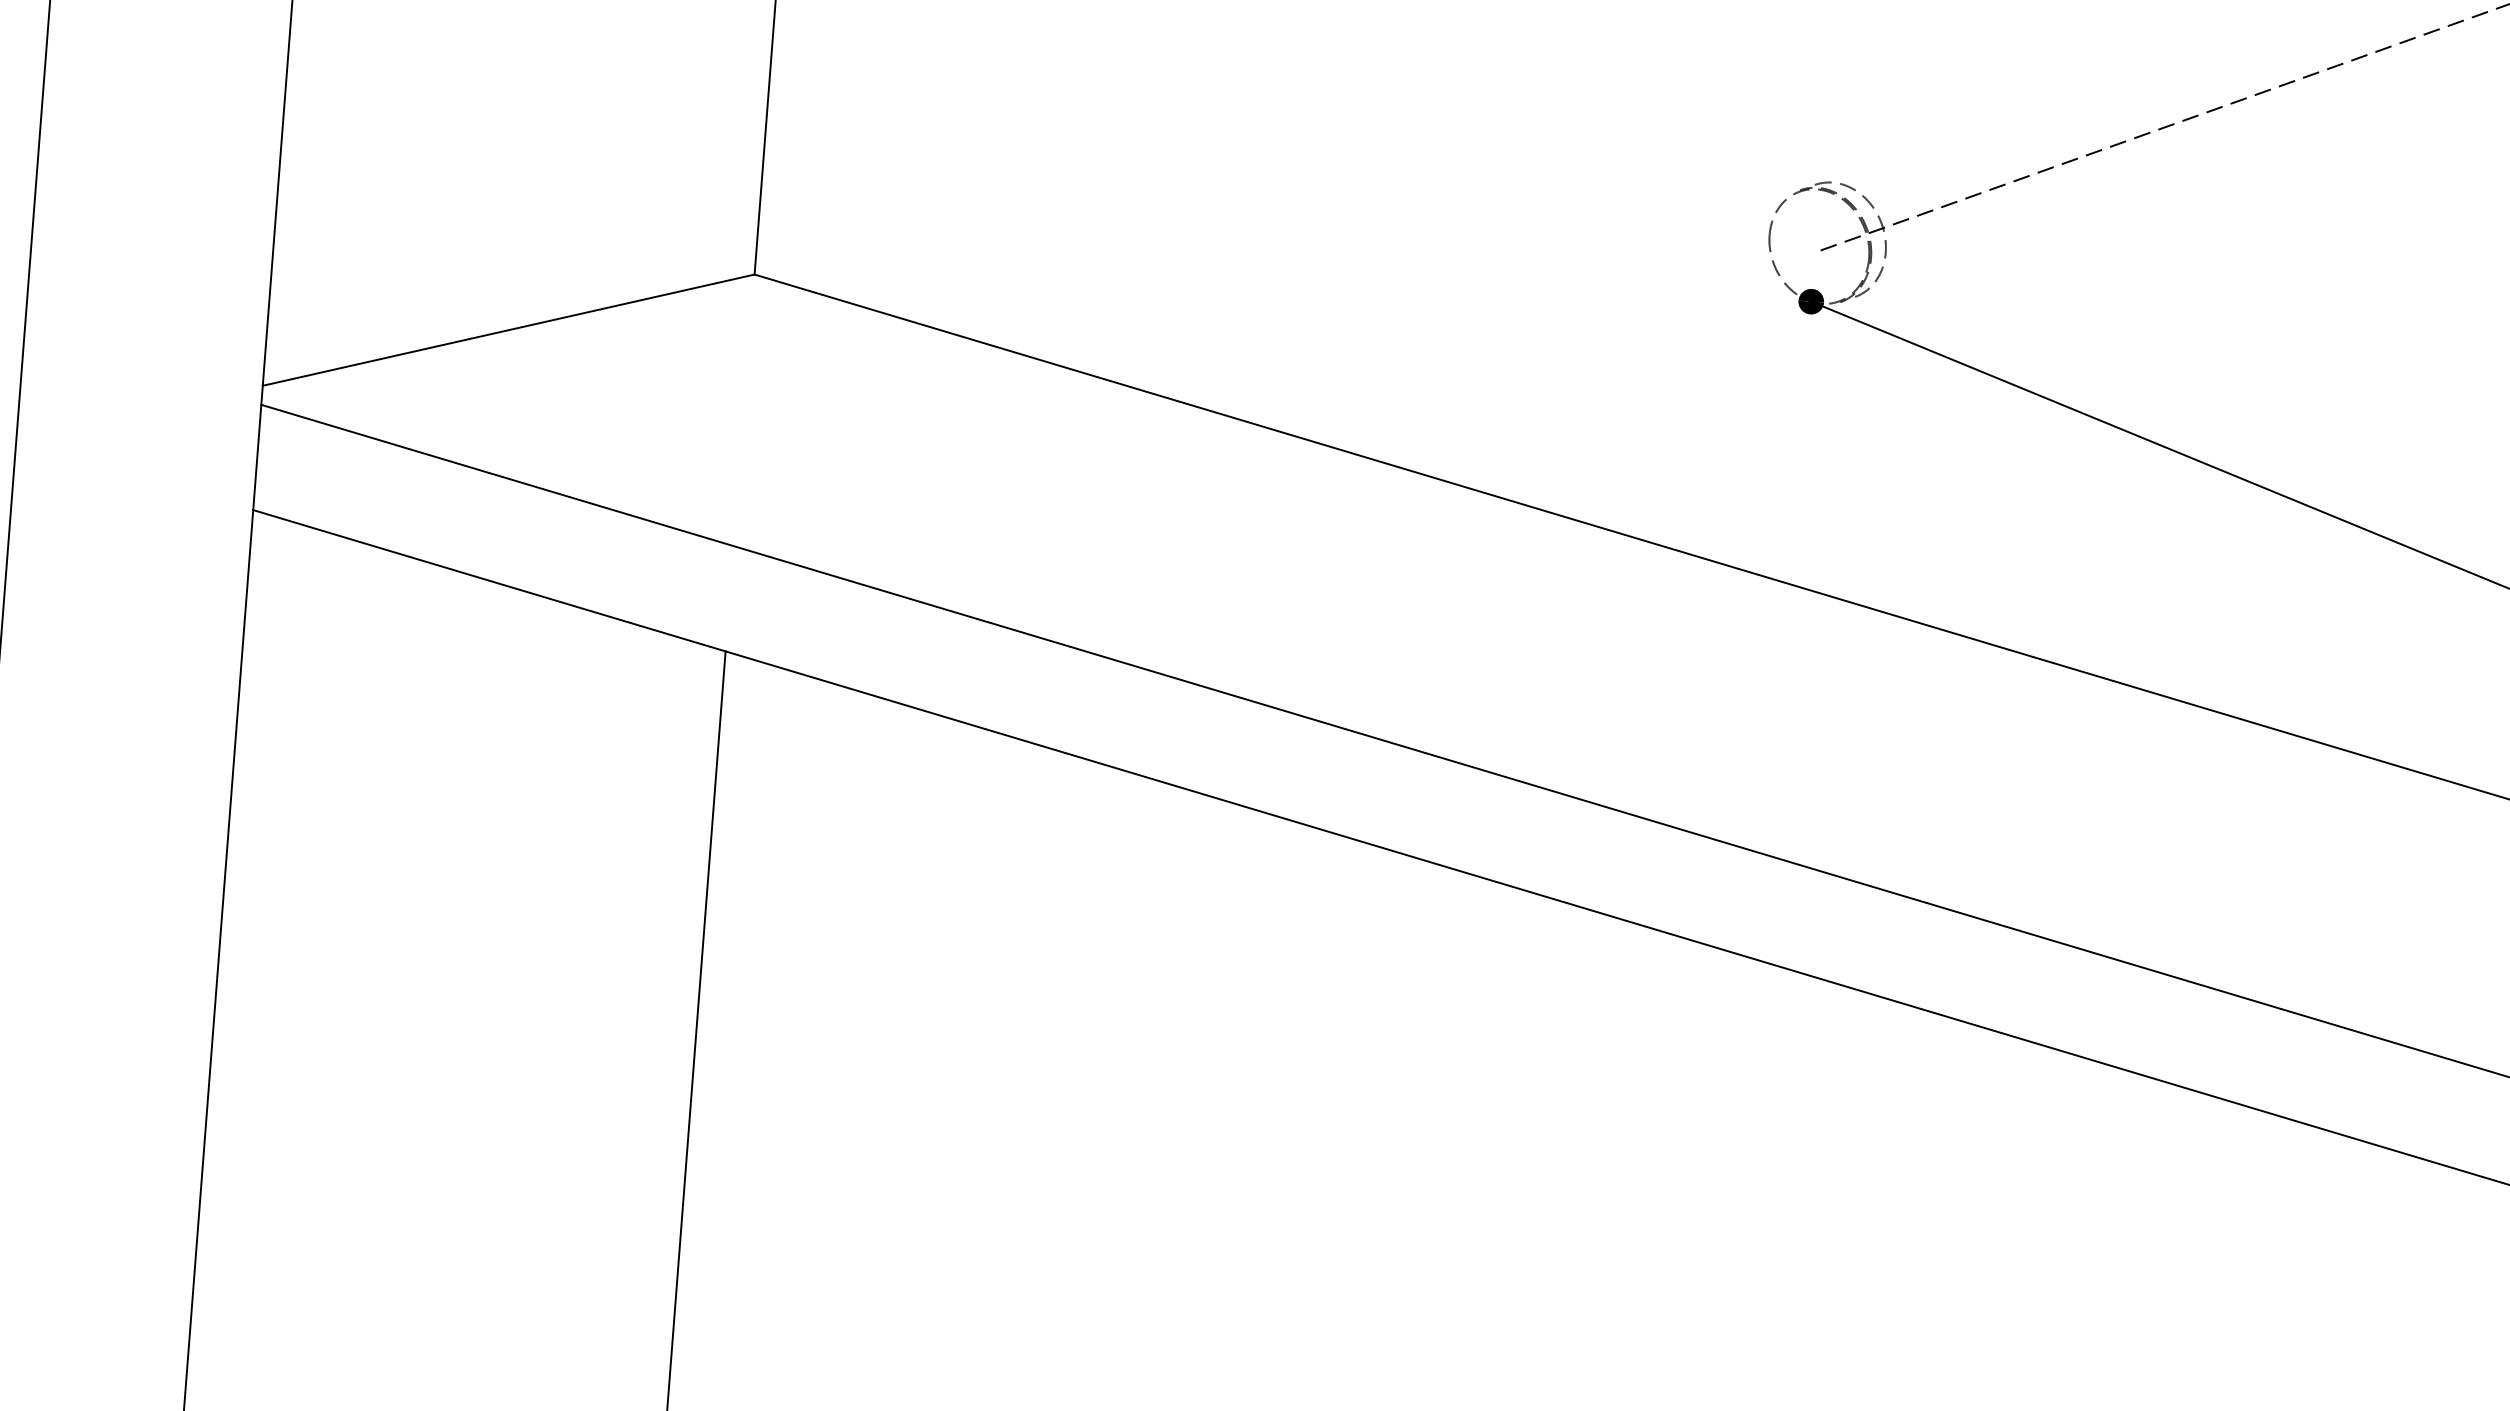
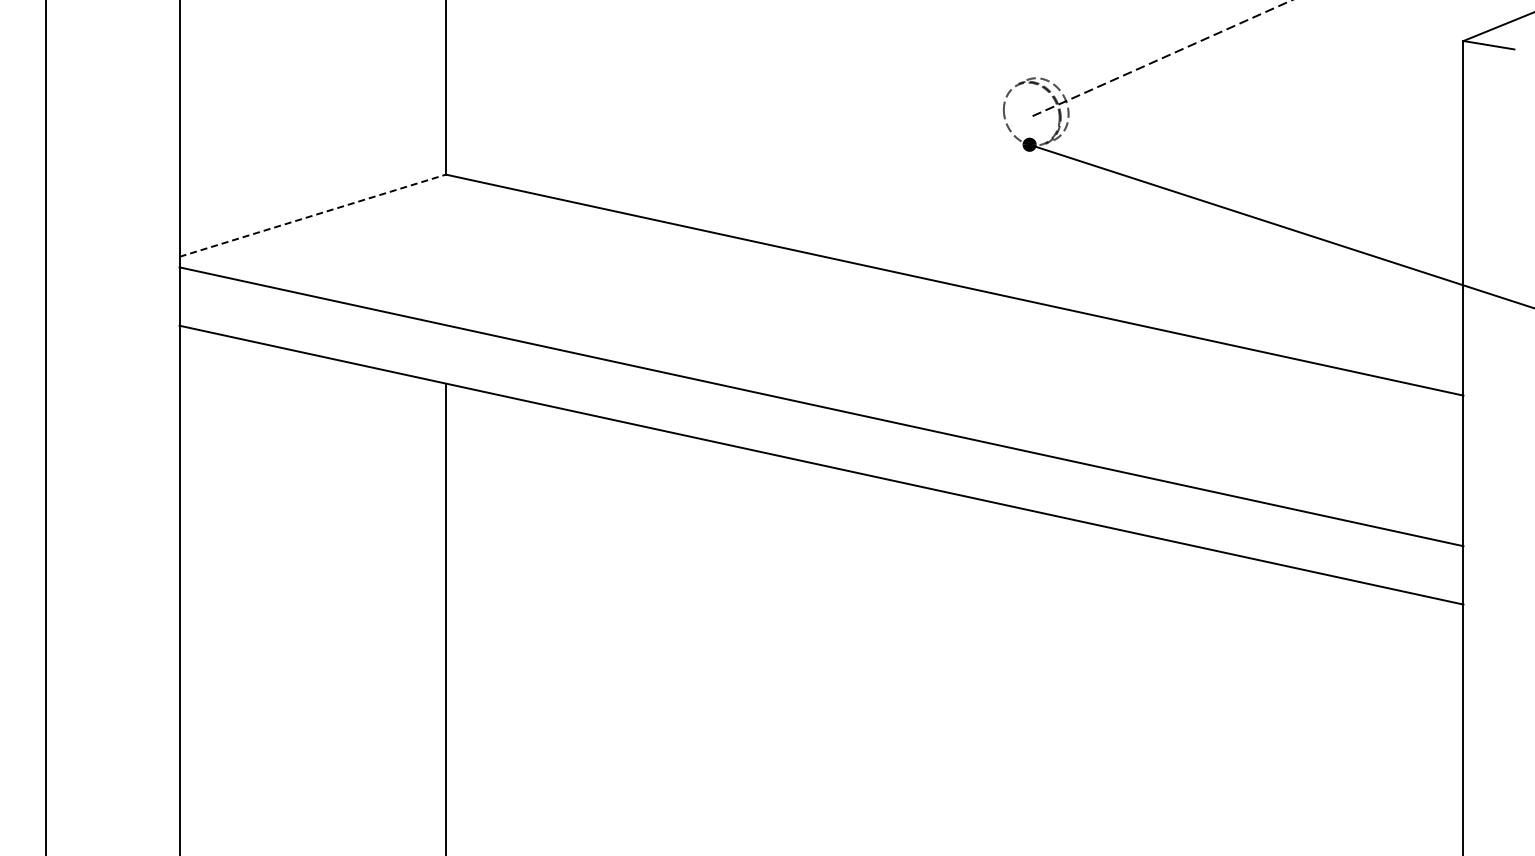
line: (509, 329) -> (313, 215), solid -> dashed

